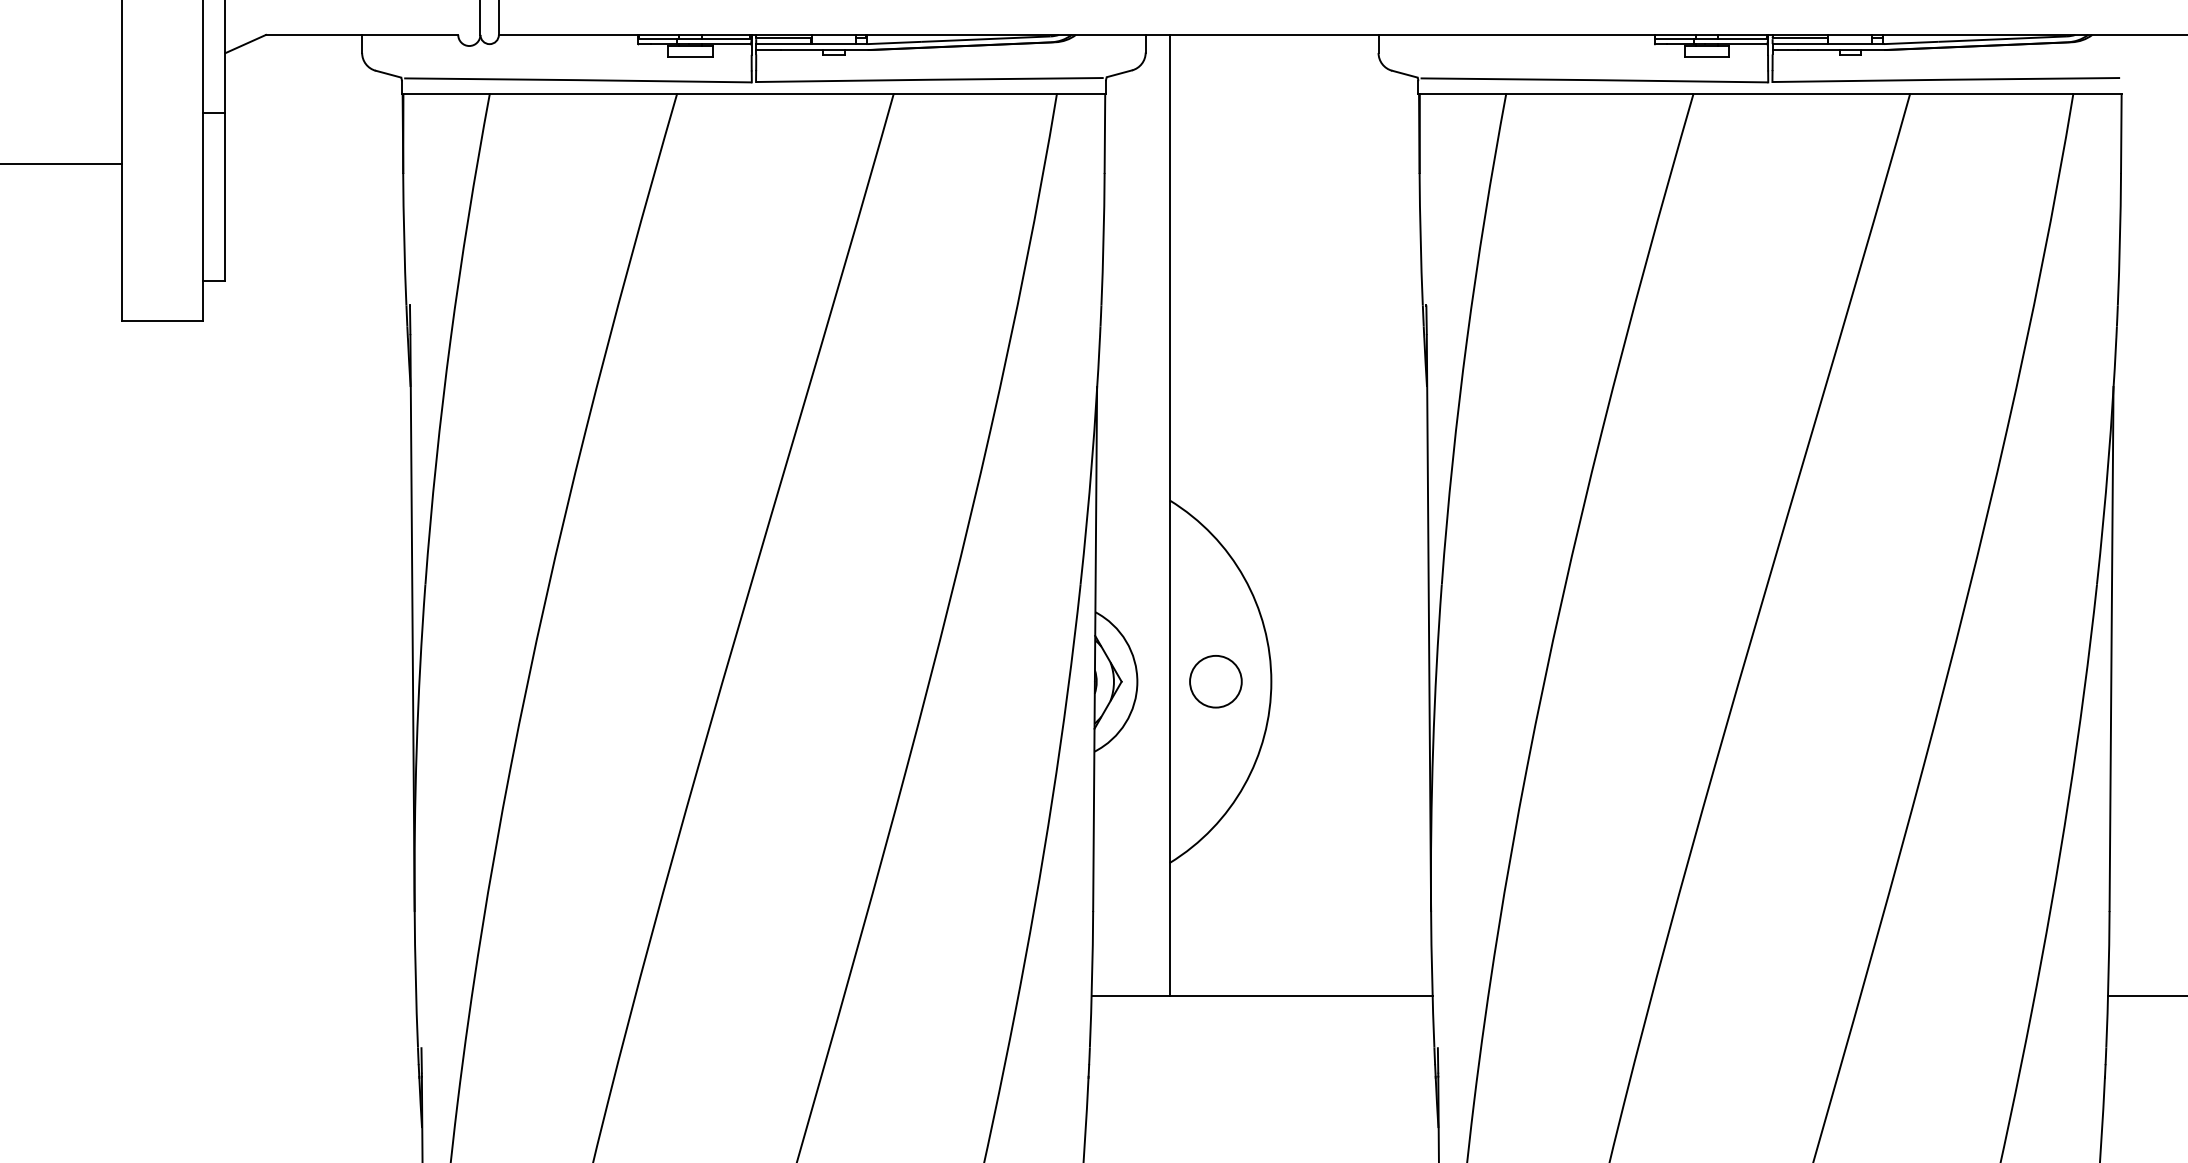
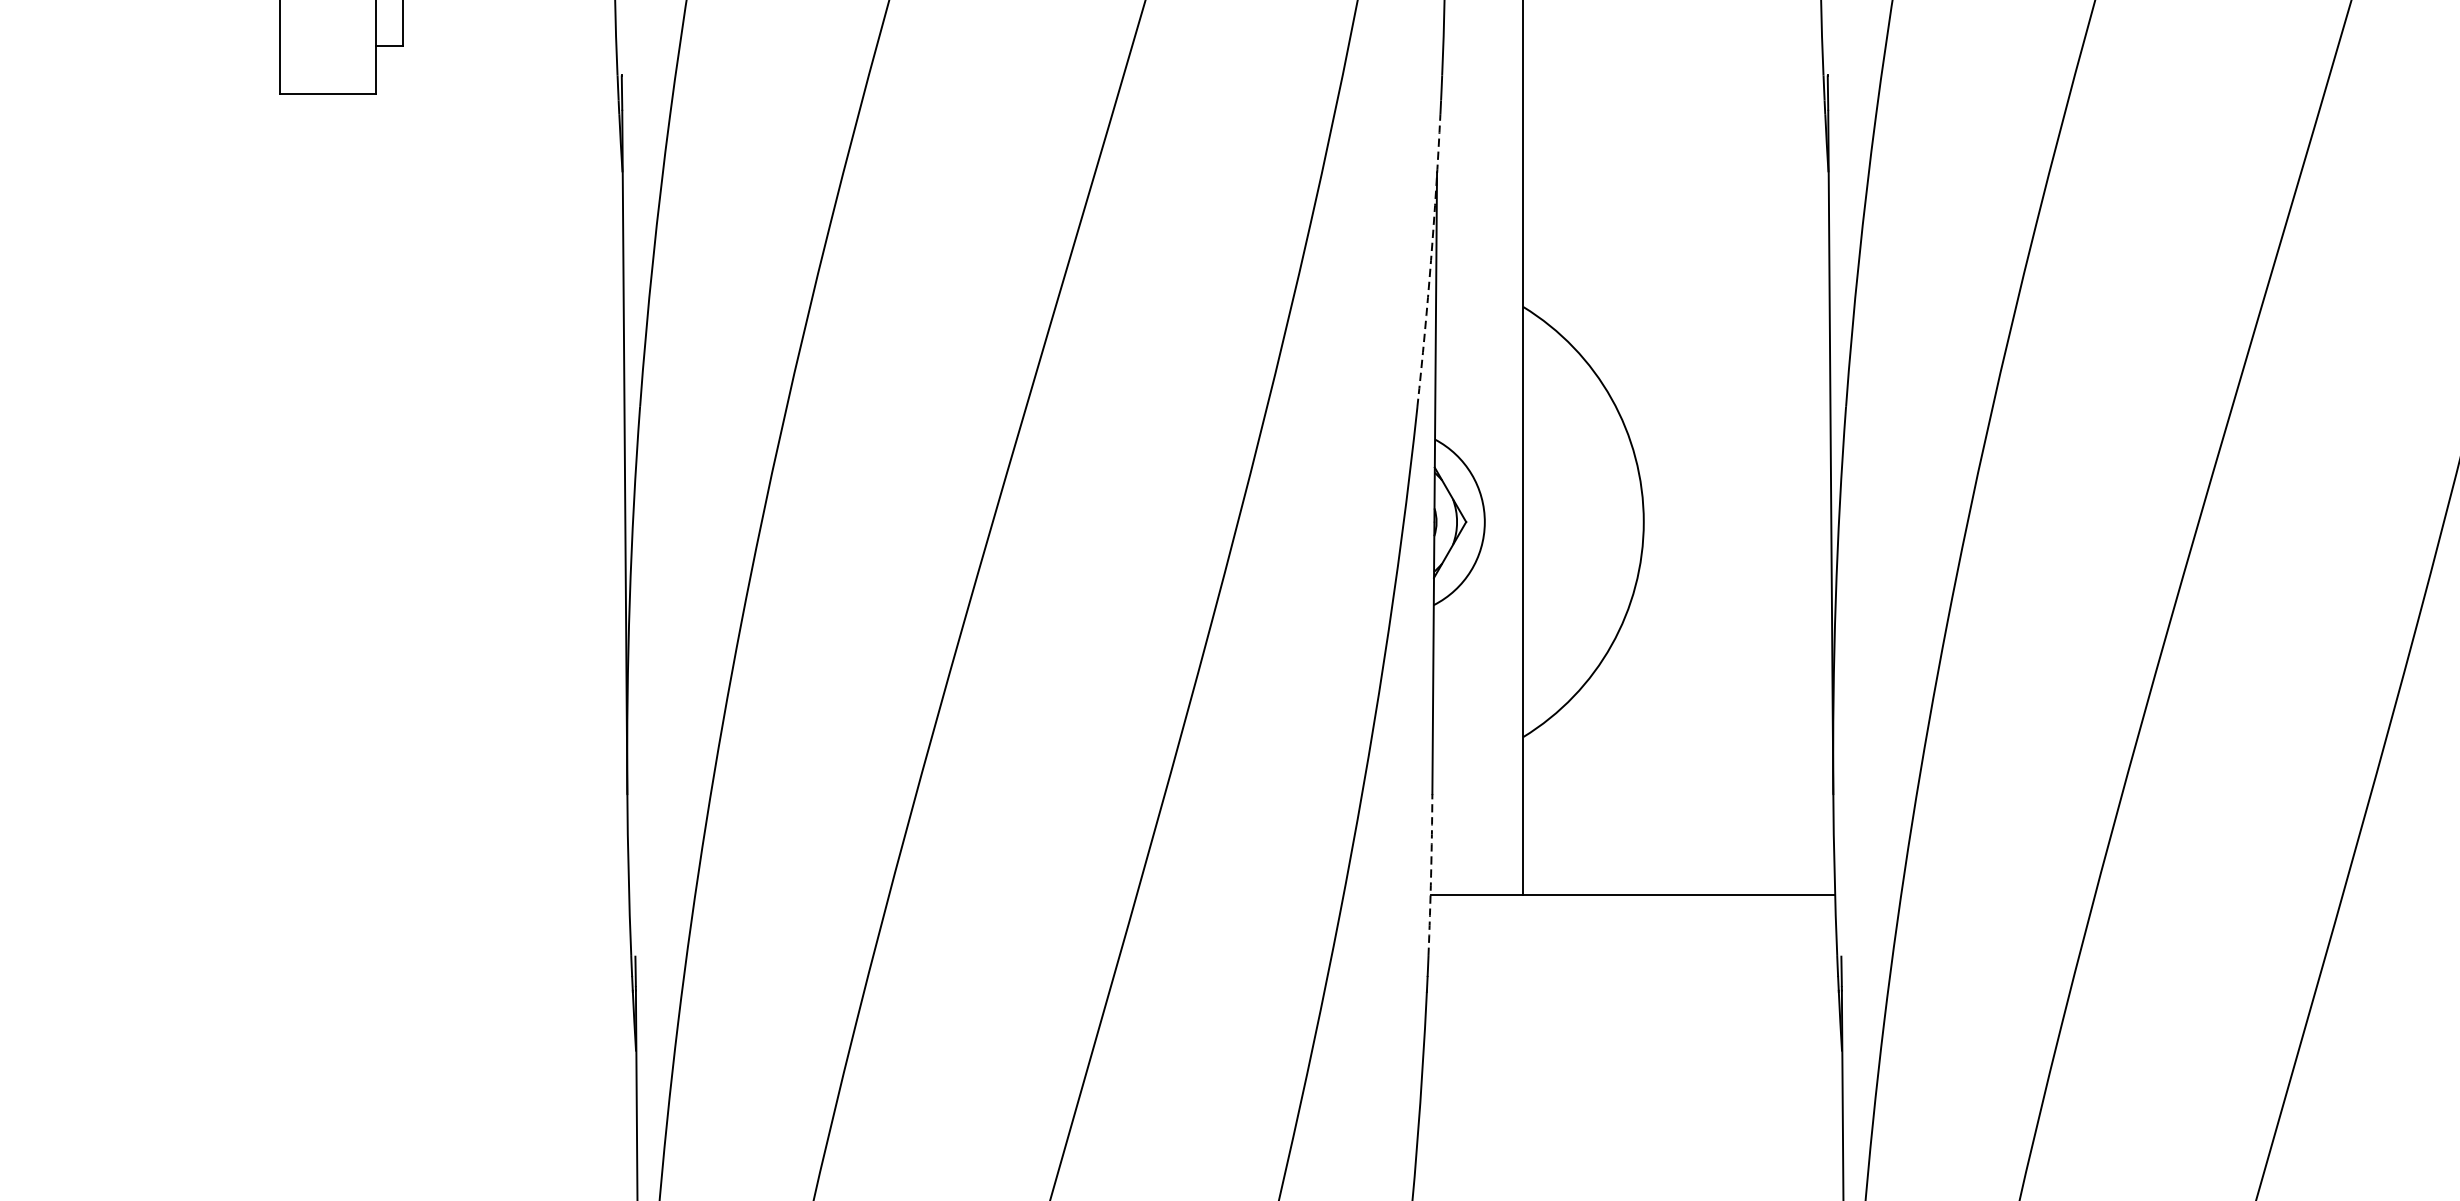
arc: (1092, 461) -> (1431, 260), solid -> dashed
circle: (1215, 681) -> (1577, 521), removed
arc: (1092, 979) -> (1431, 875), solid -> dashed

